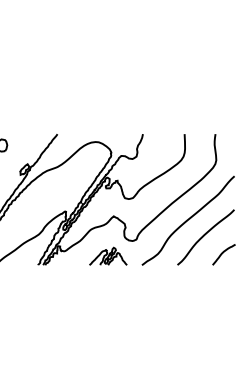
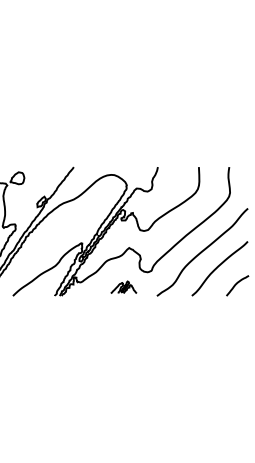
part: (107, 256) -> (123, 287), size x0.7

